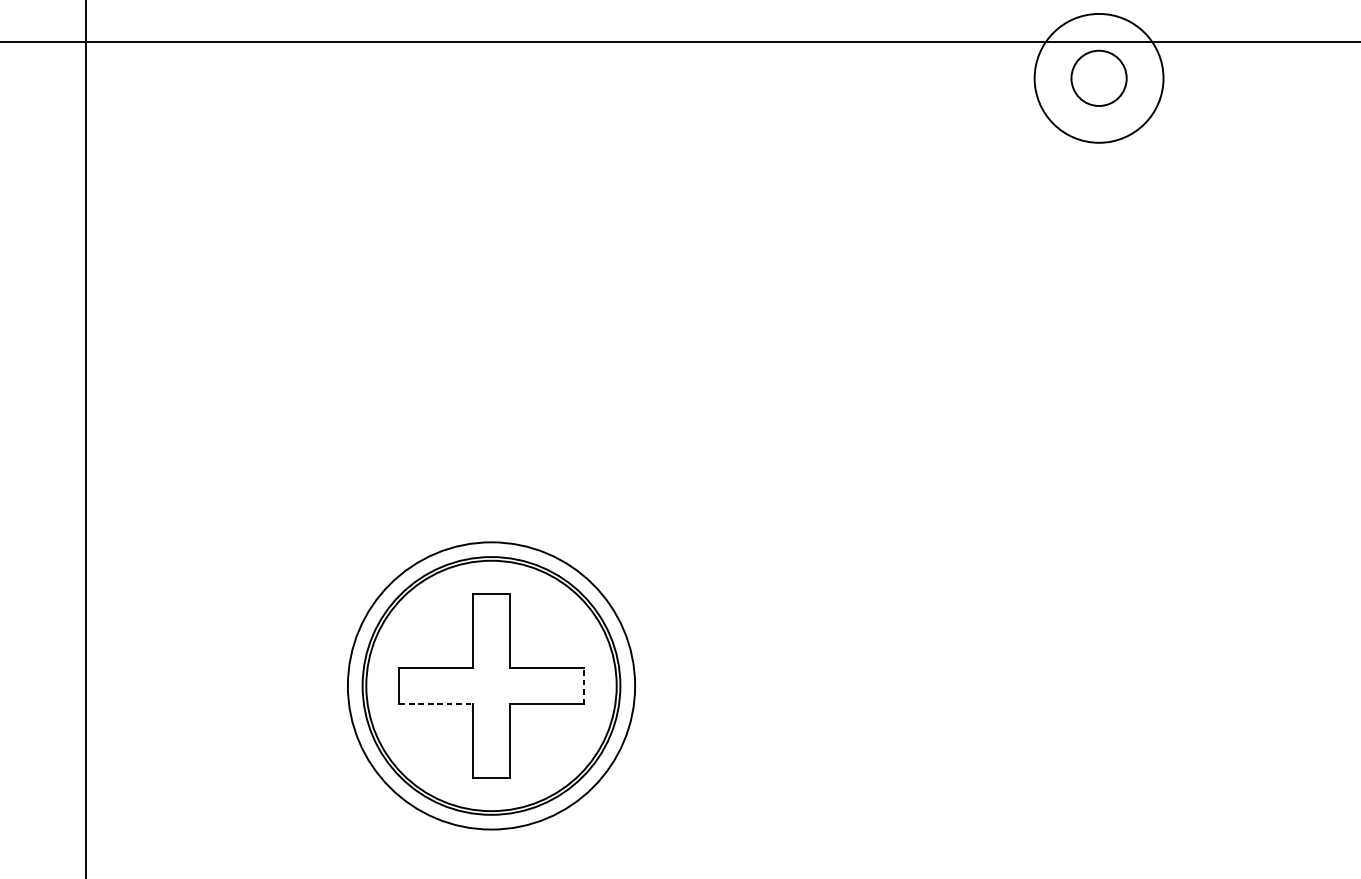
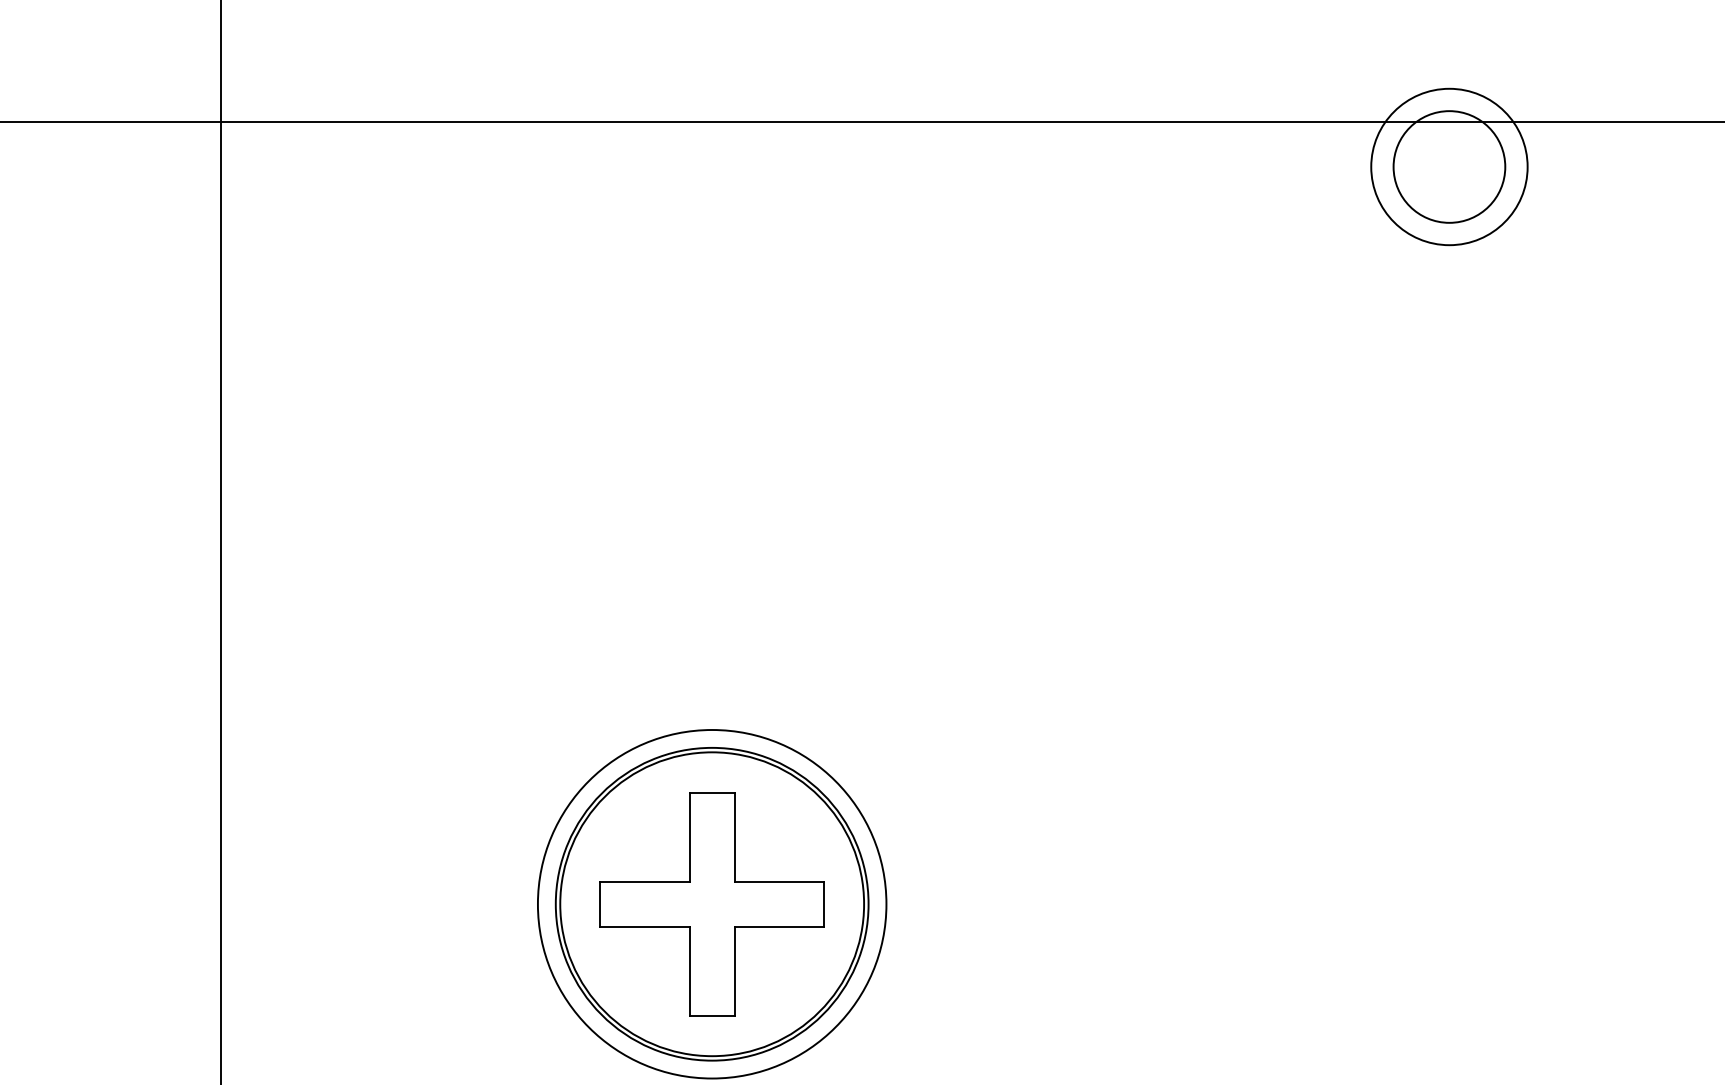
circle: (1099, 77) -> (1449, 166), size x1.67
line: (583, 685) -> (823, 903), dashed -> solid
line: (436, 704) -> (645, 926), dashed -> solid

